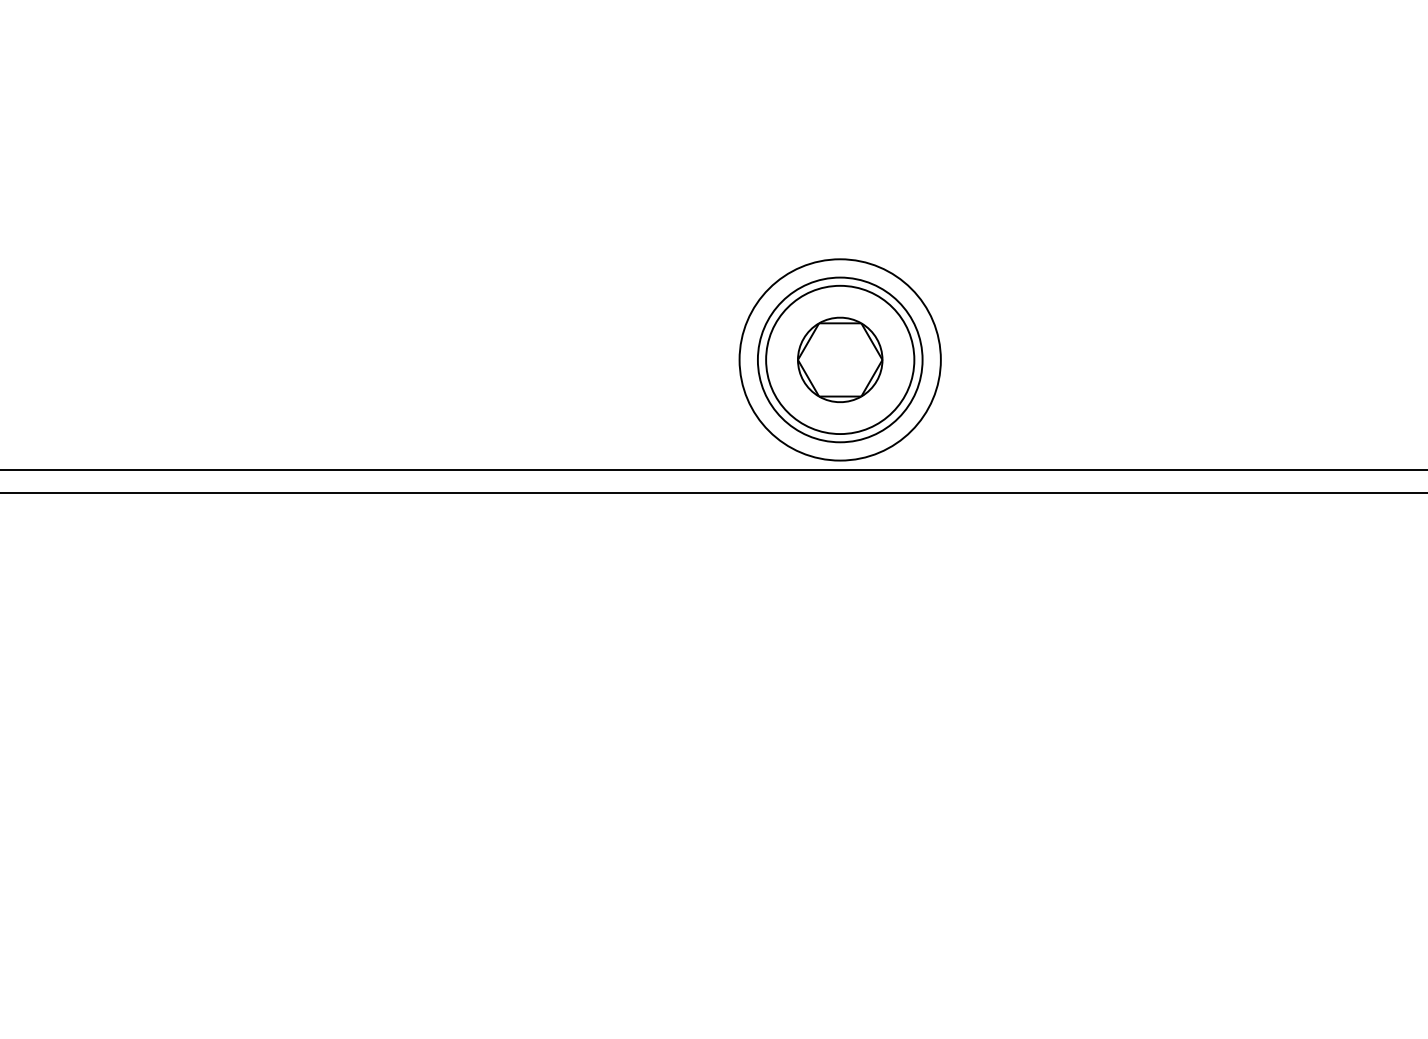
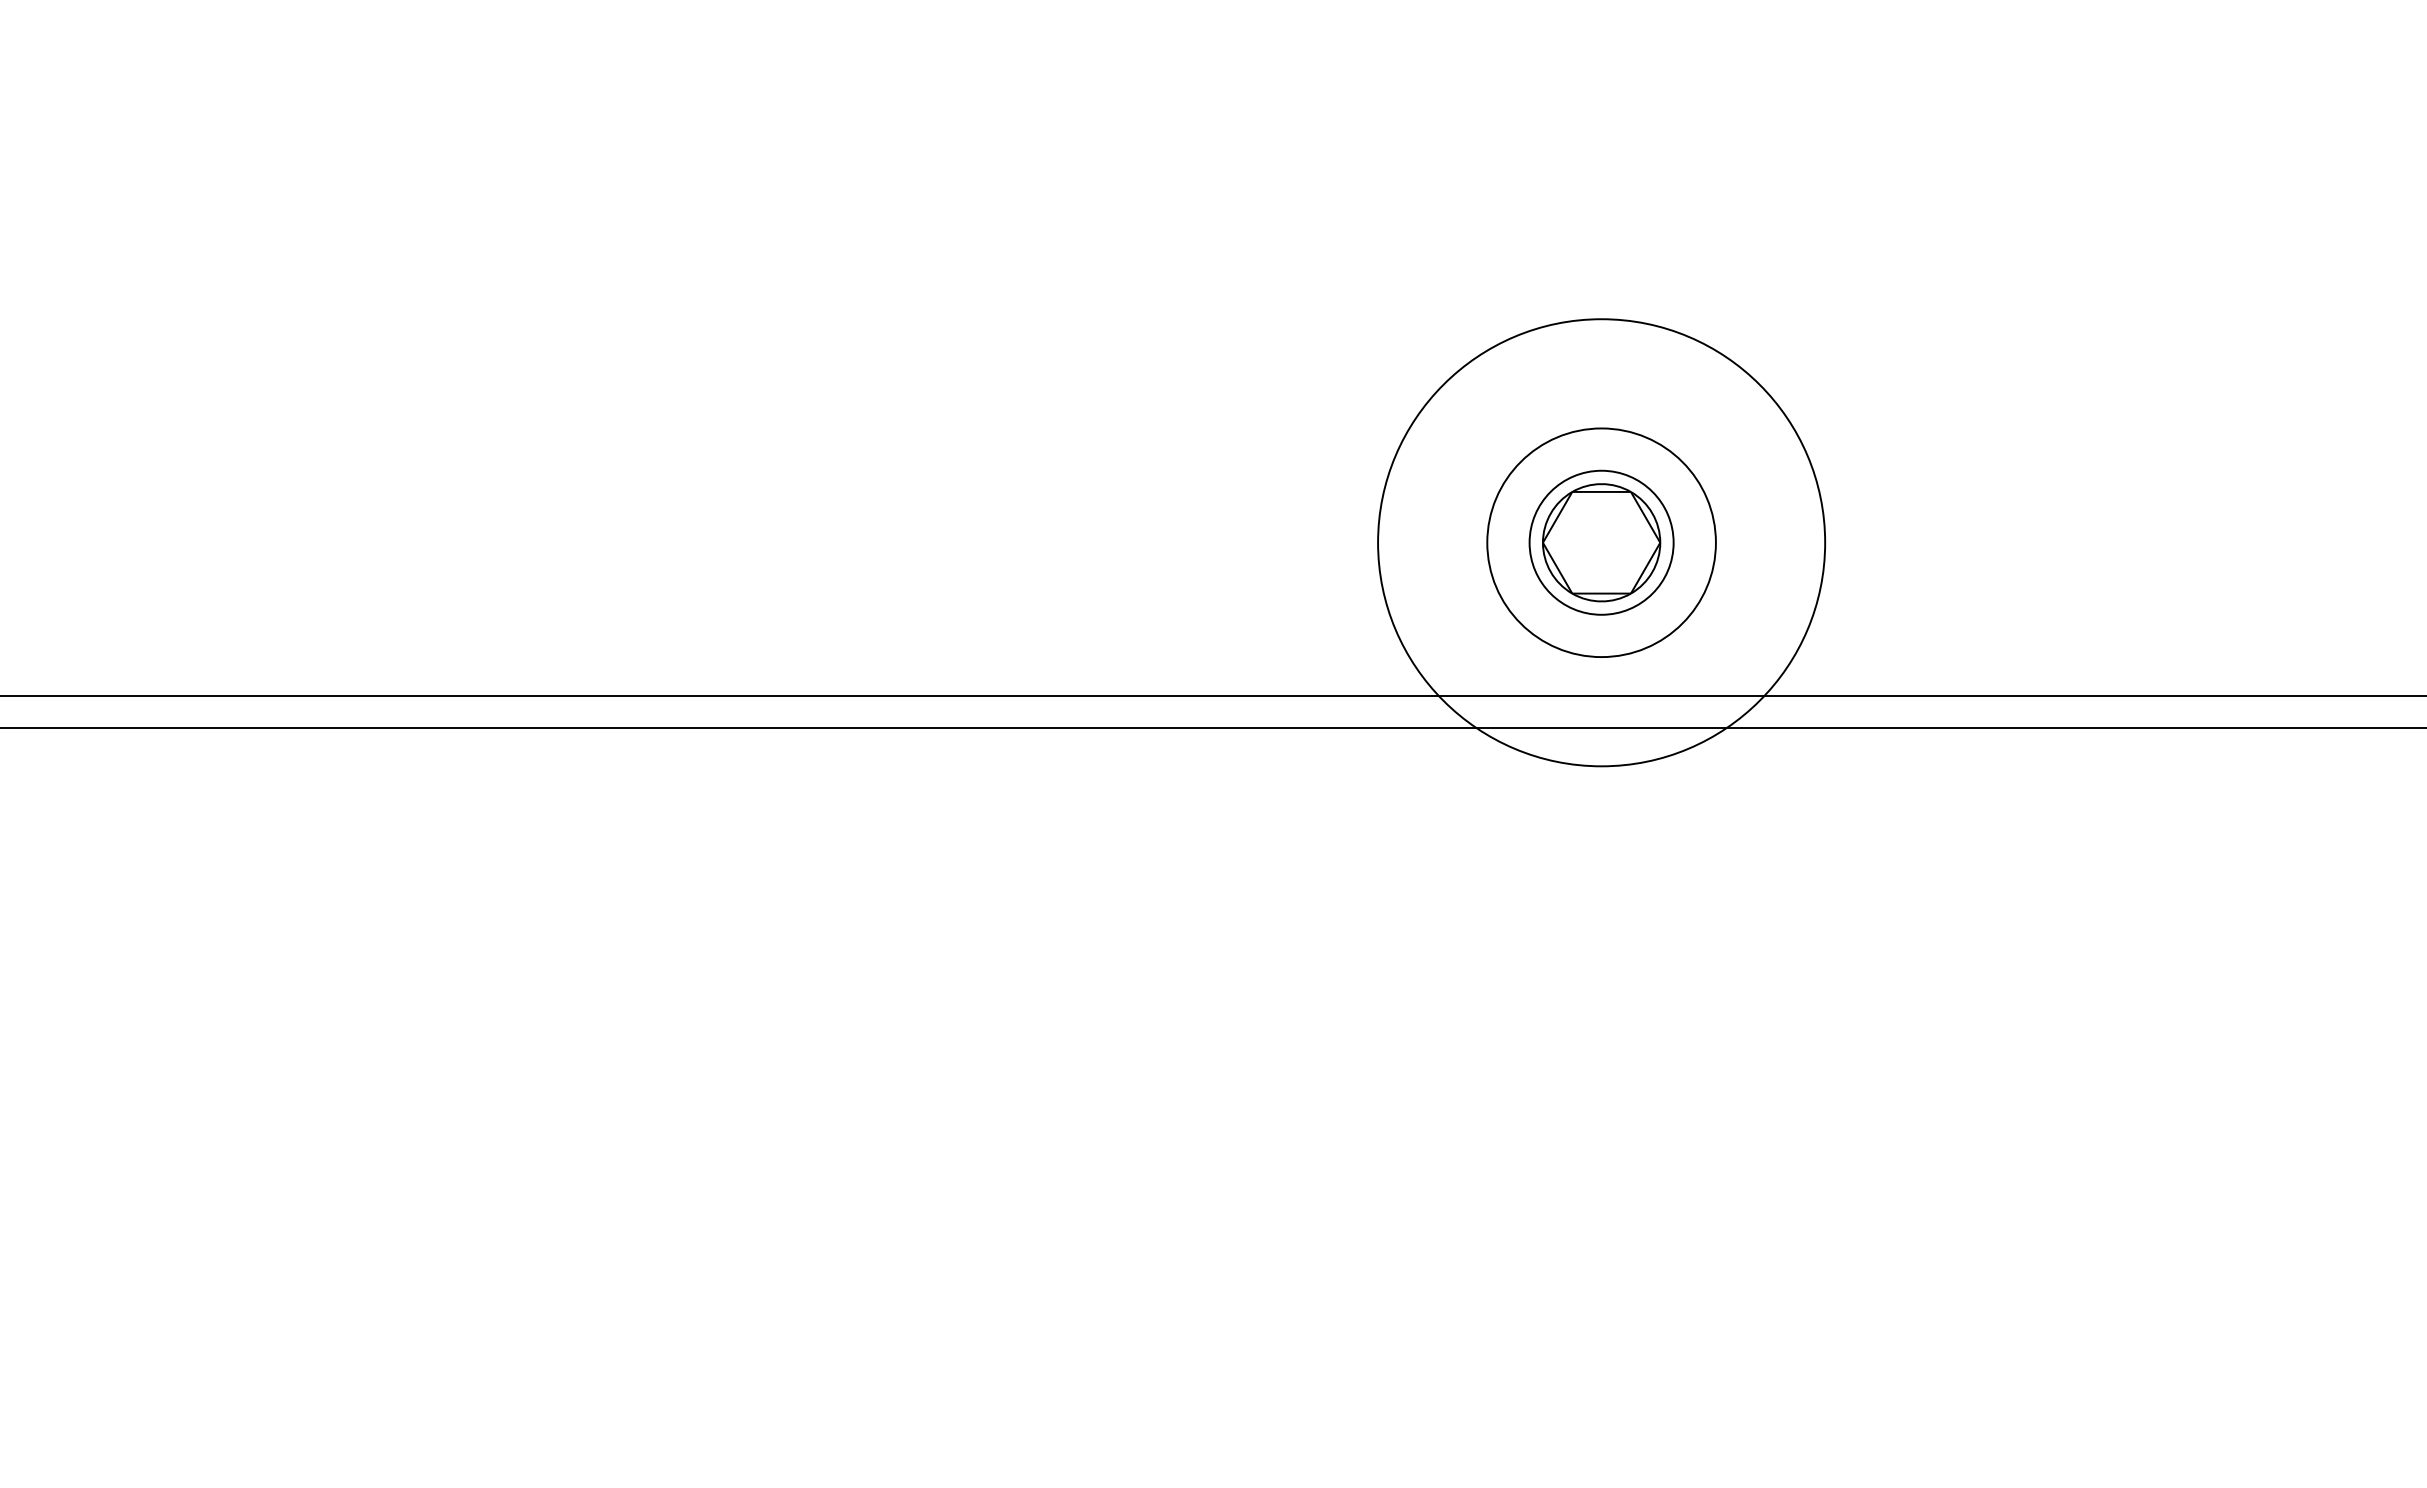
circle: (840, 359) -> (1601, 542), size x0.7
circle: (840, 359) -> (1601, 542), size x1.6

